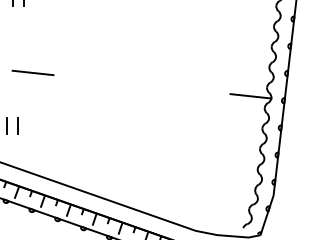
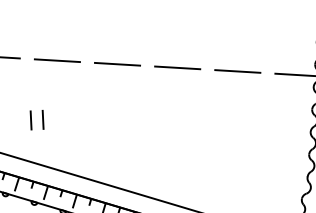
line: (87, 78) -> (117, 63), added
line: (141, 84) -> (177, 67), added
line: (196, 90) -> (237, 71), added

